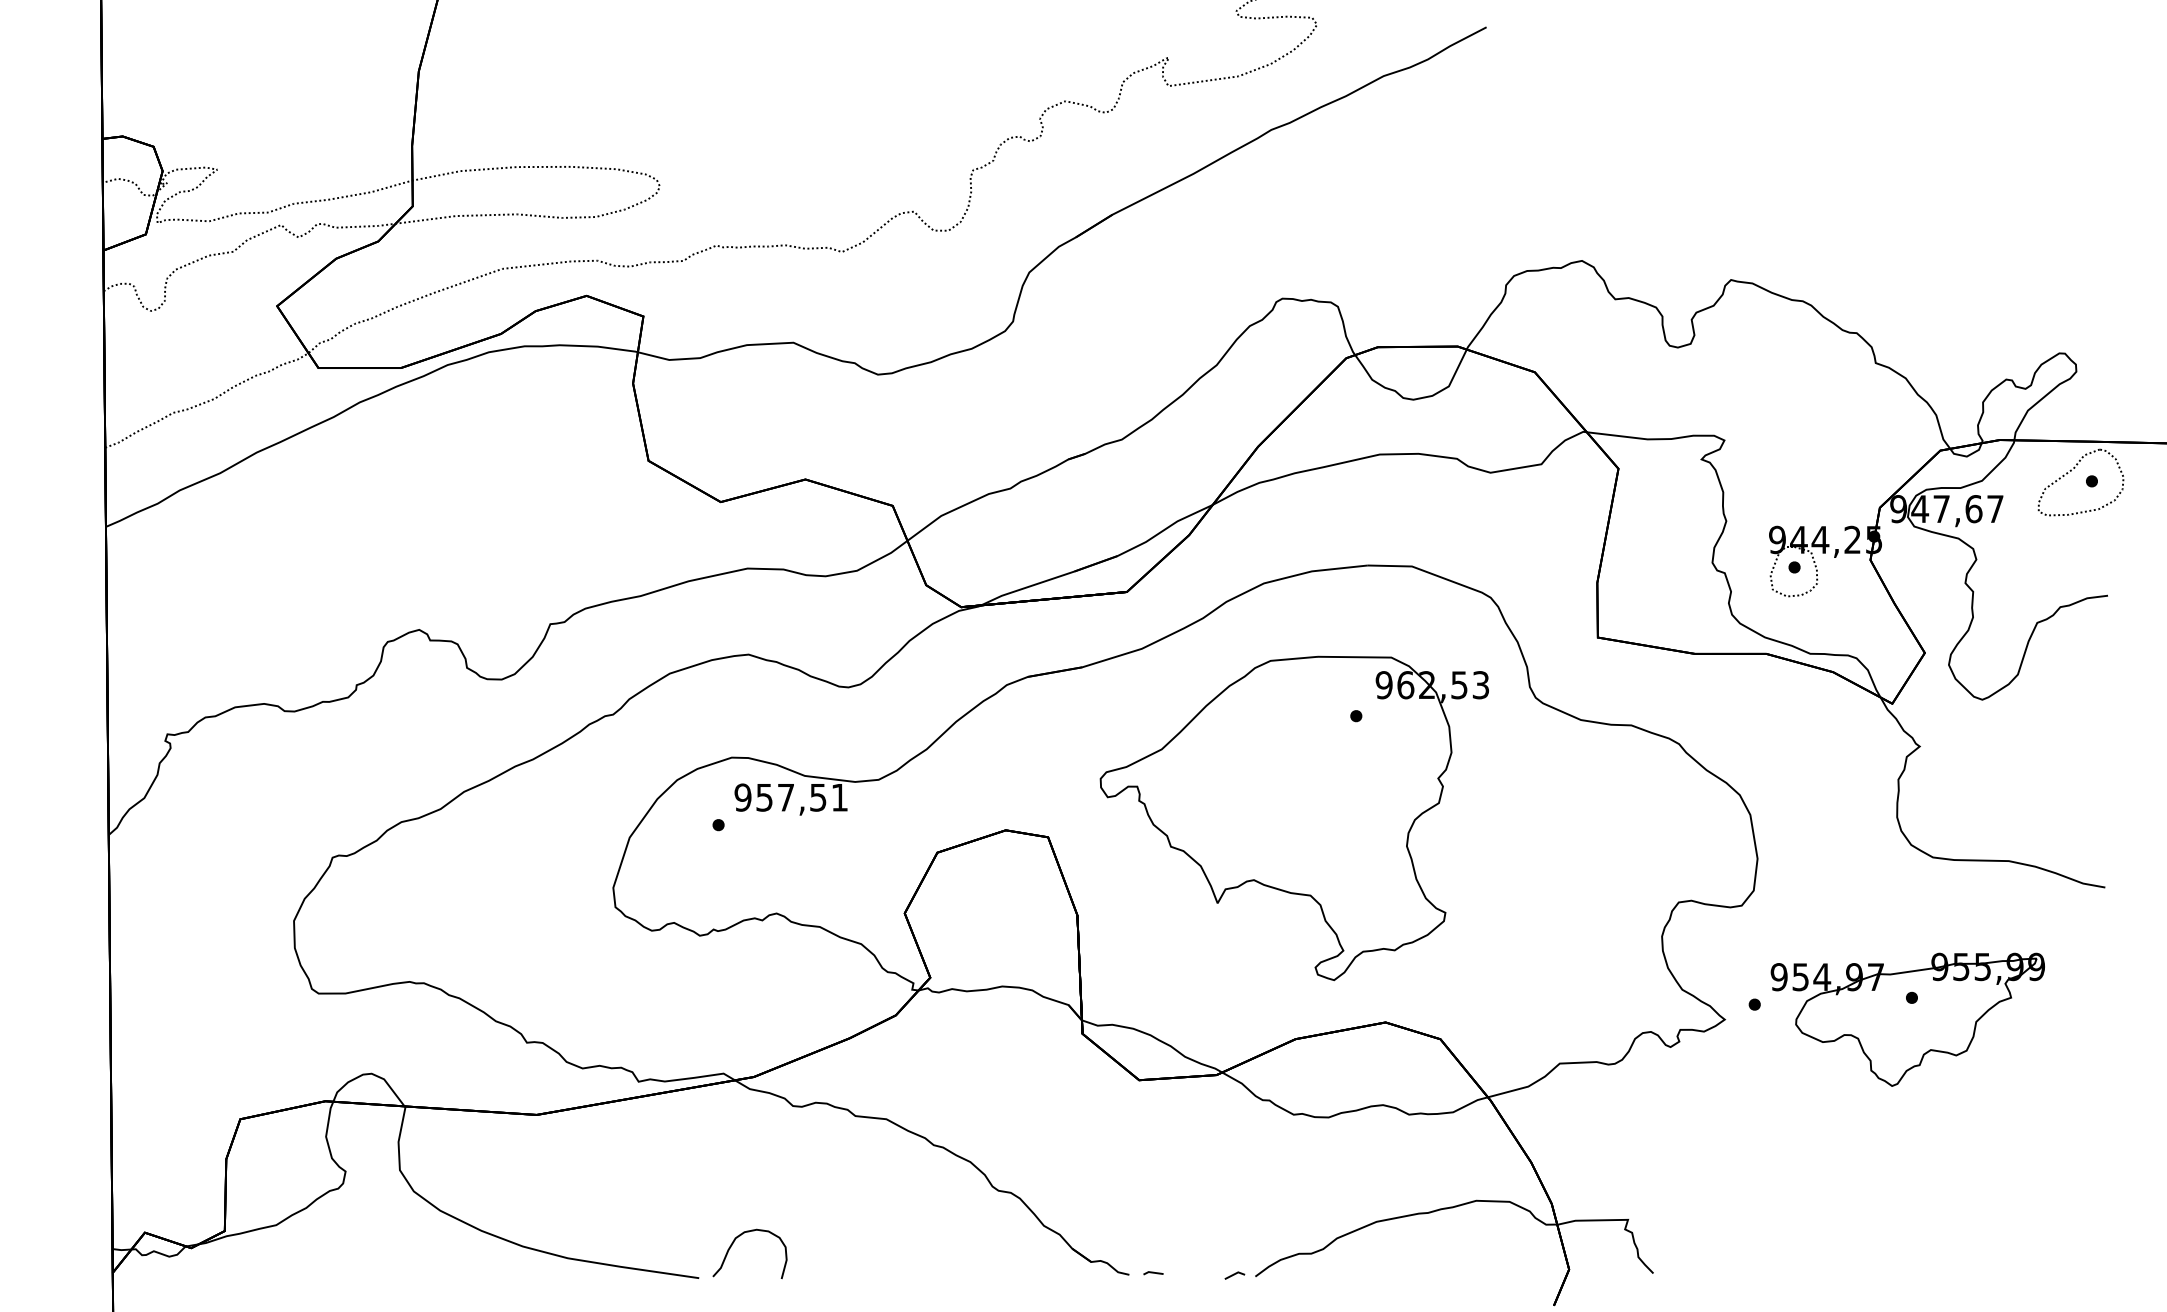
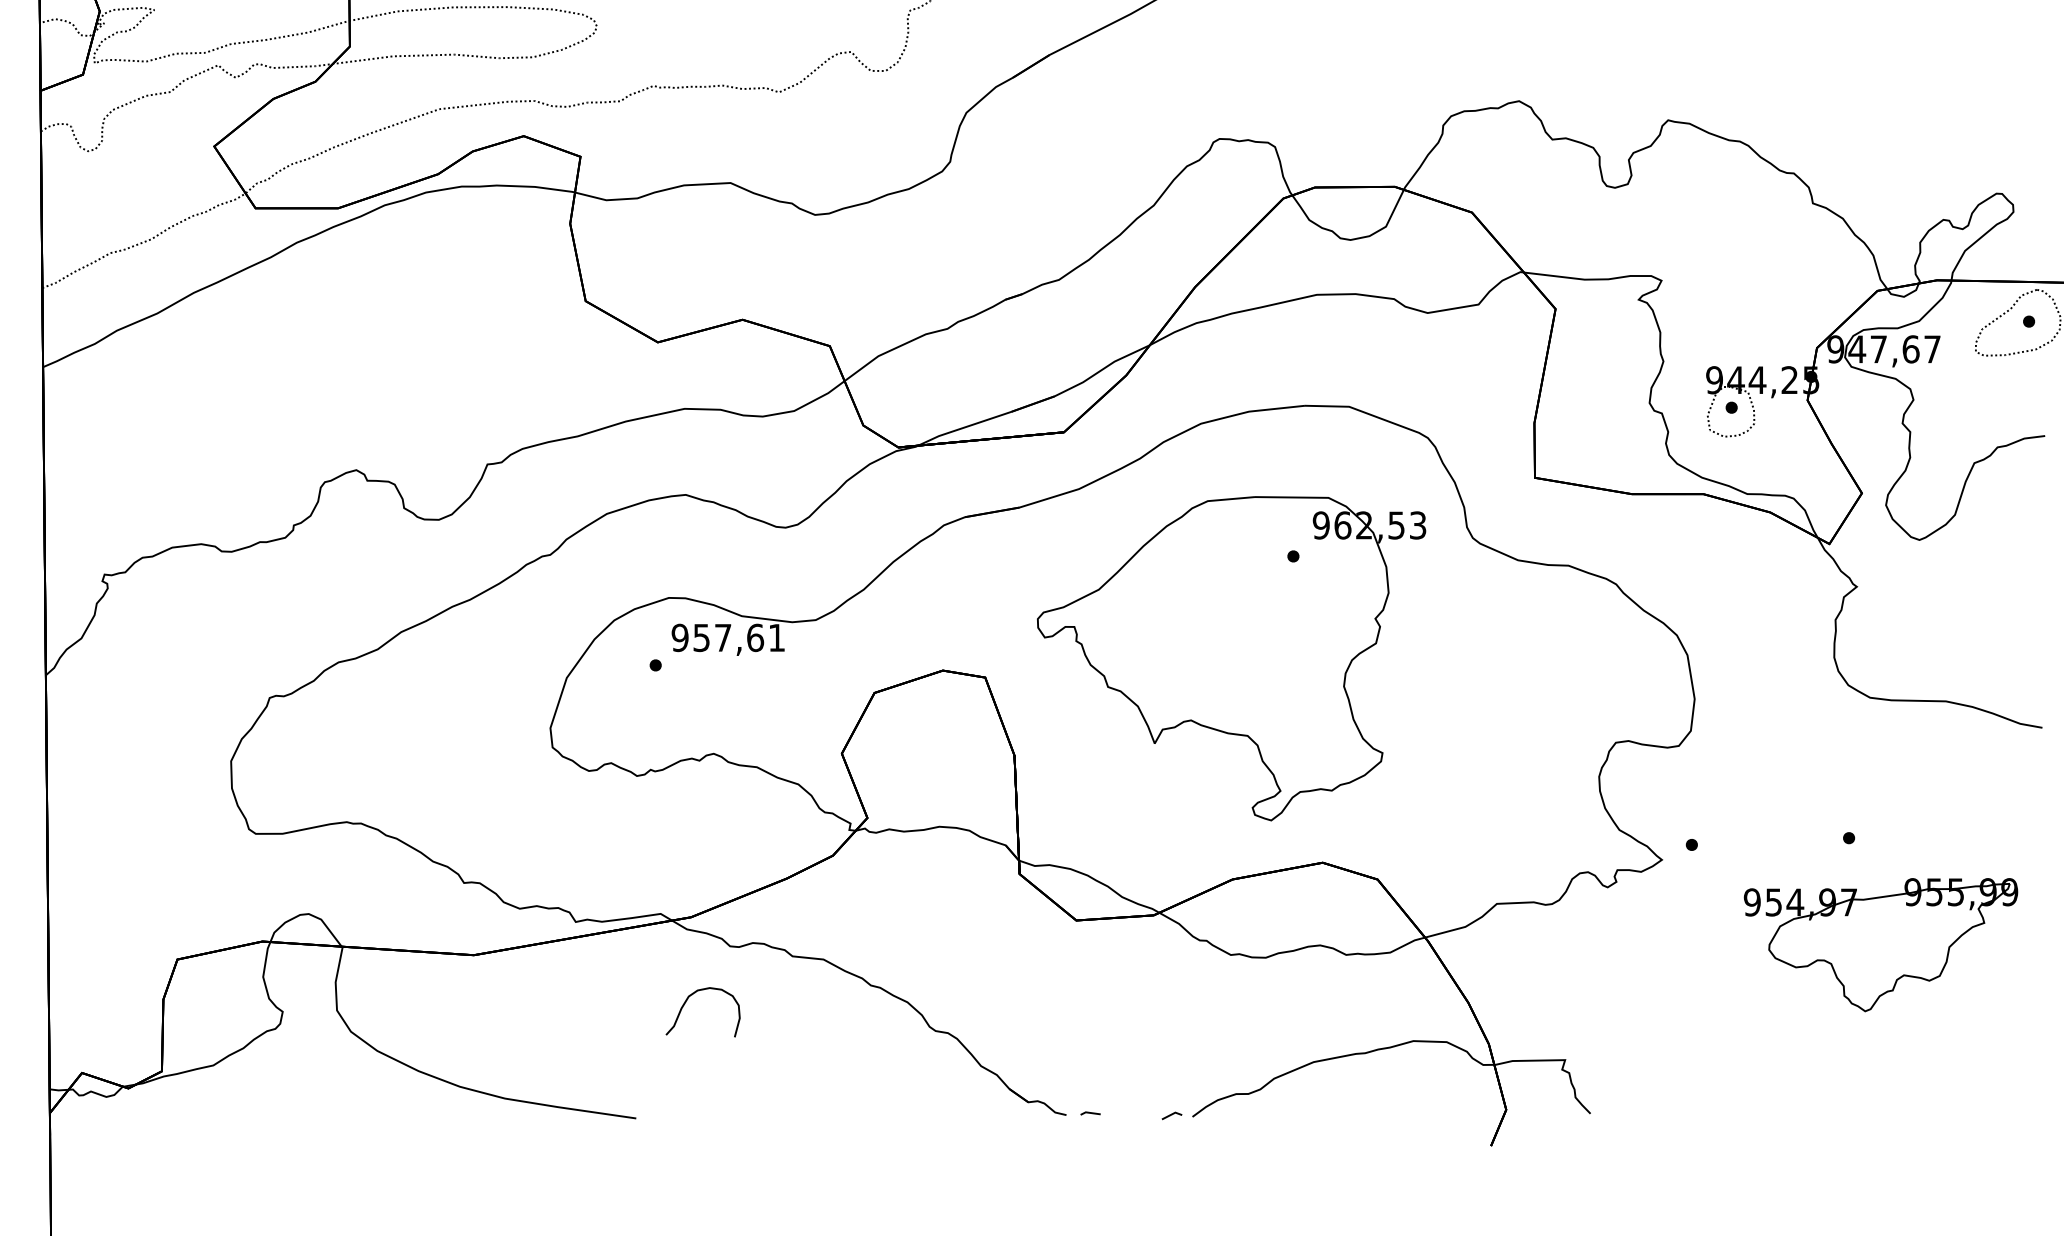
text: (818, 797) -> (755, 637), 957,51 -> 957,61
part: (1907, 1019) -> (1880, 944), moved
curve: (734, 1242) -> (687, 1000), moved

